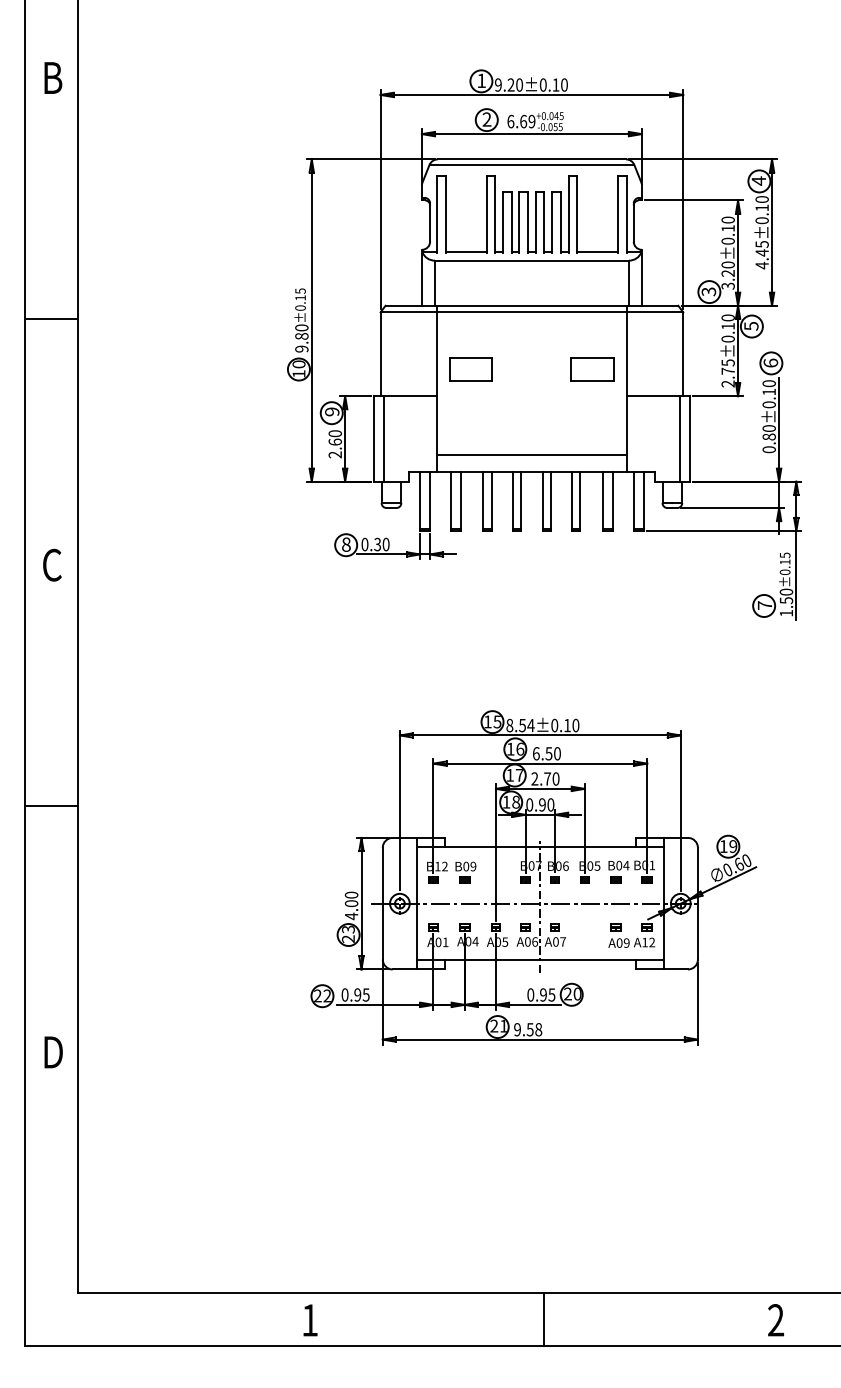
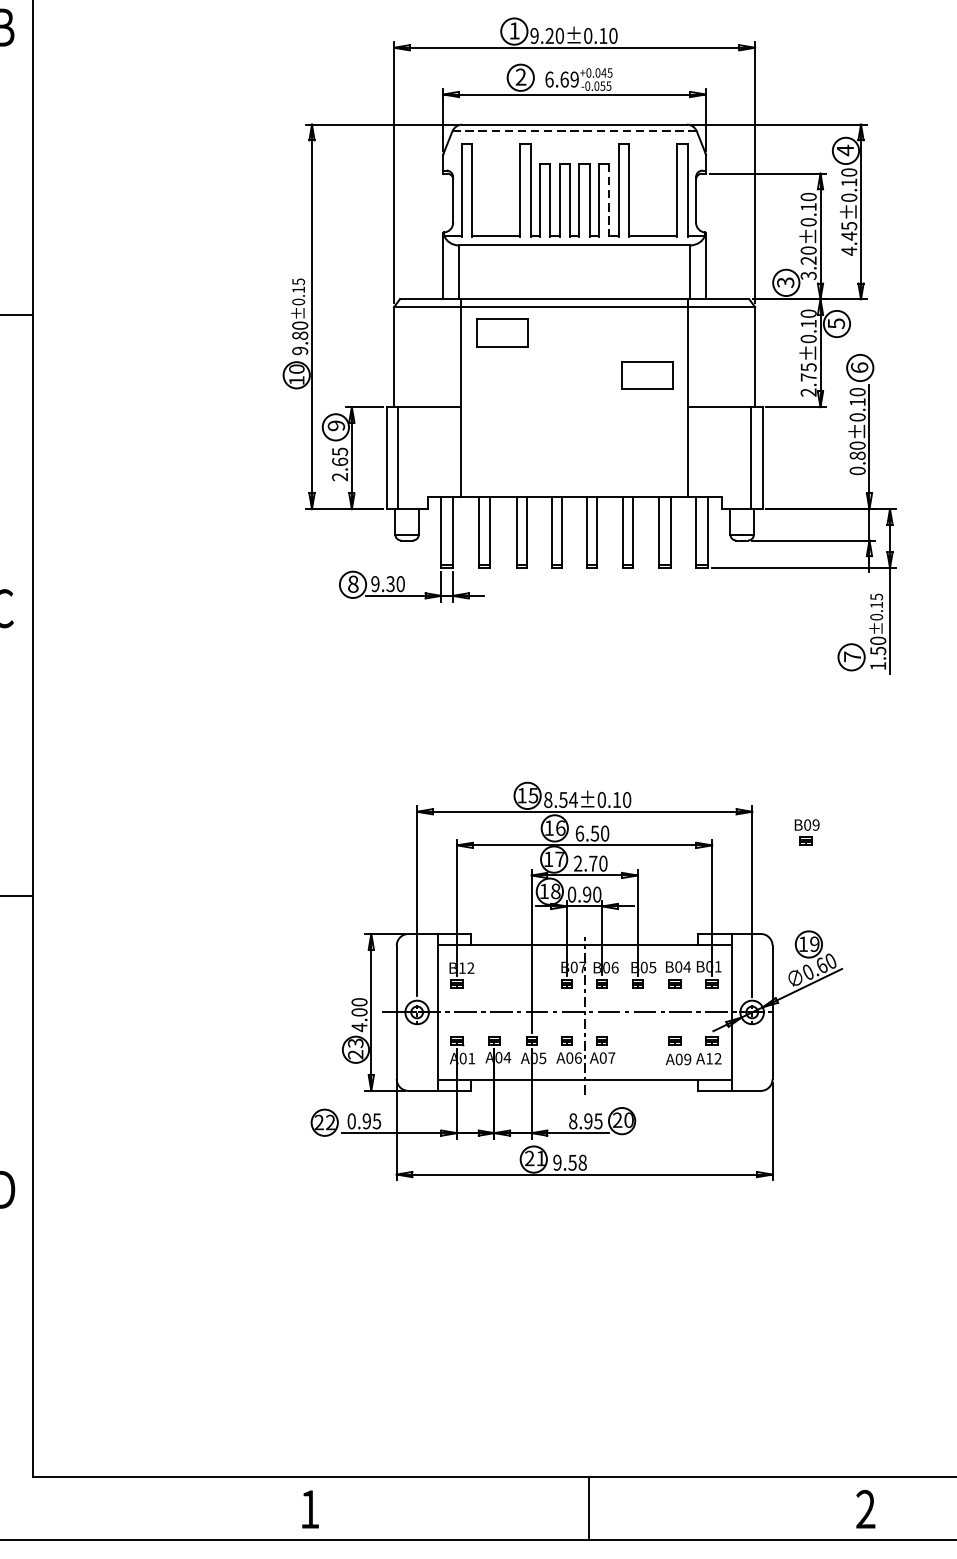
line: (531, 164) -> (574, 130), solid -> dashed
line: (560, 223) -> (608, 201), solid -> dashed
part: (470, 369) -> (501, 332), moved
text: (334, 433) -> (339, 451), 2.60 -> 2.65
line: (531, 455) -> (574, 477), removed
text: (364, 544) -> (374, 584), 0.30 -> 9.30
part: (465, 872) -> (806, 832), moved
text: (530, 994) -> (572, 1120), 0.95 -> 8.95

